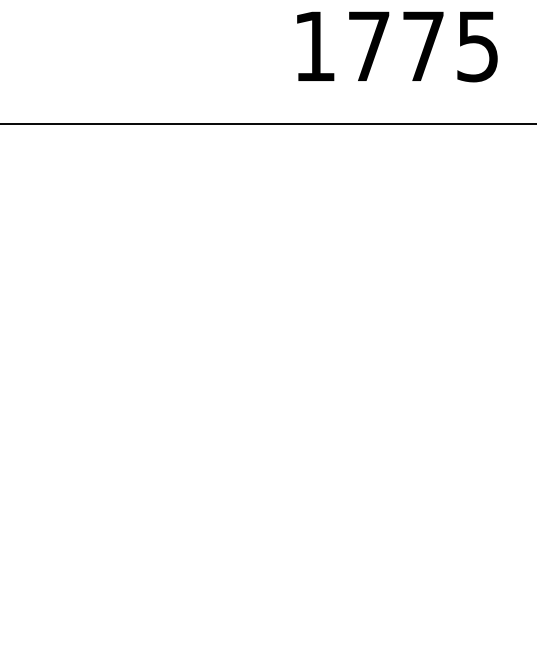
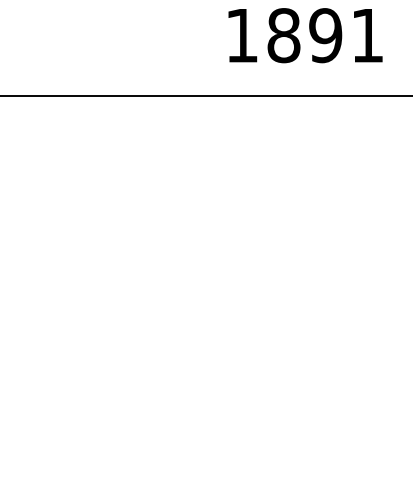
text: (422, 46) -> (325, 35), 1775 -> 1891

